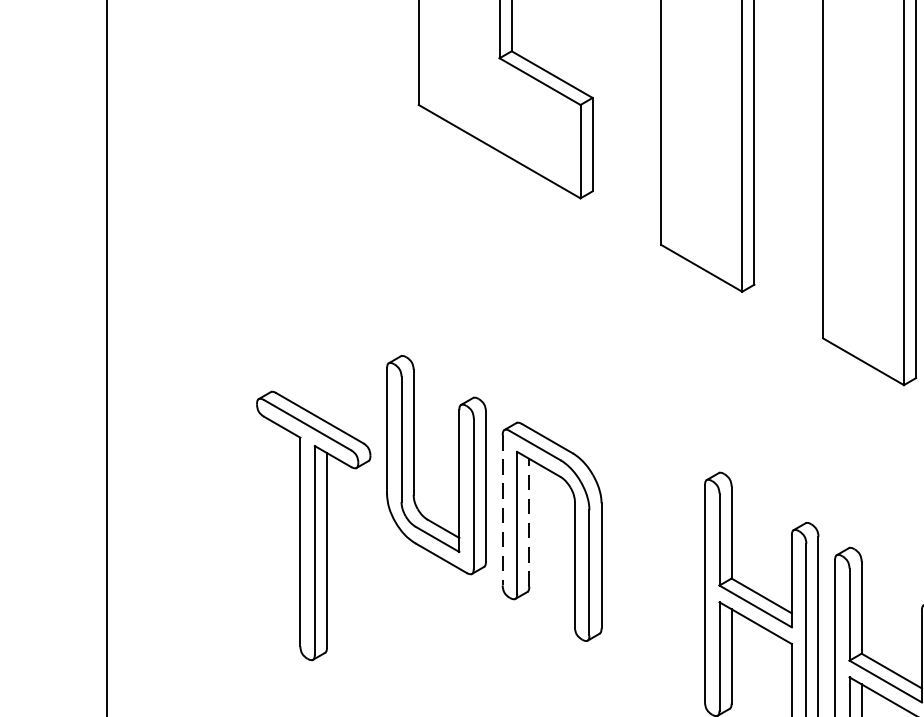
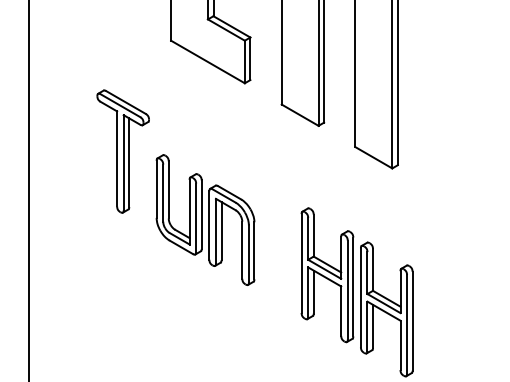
line: (502, 510) -> (209, 225), dashed -> solid
line: (529, 521) -> (221, 230), dashed -> solid
part: (312, 525) -> (122, 151), moved

